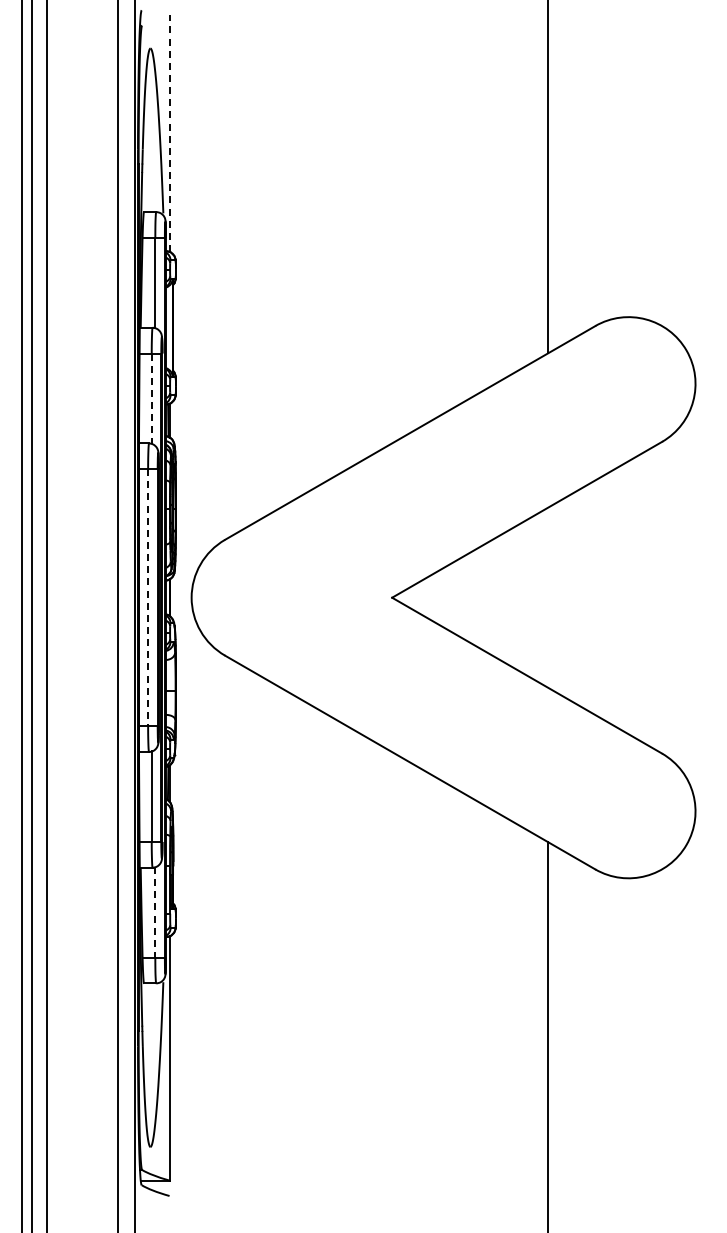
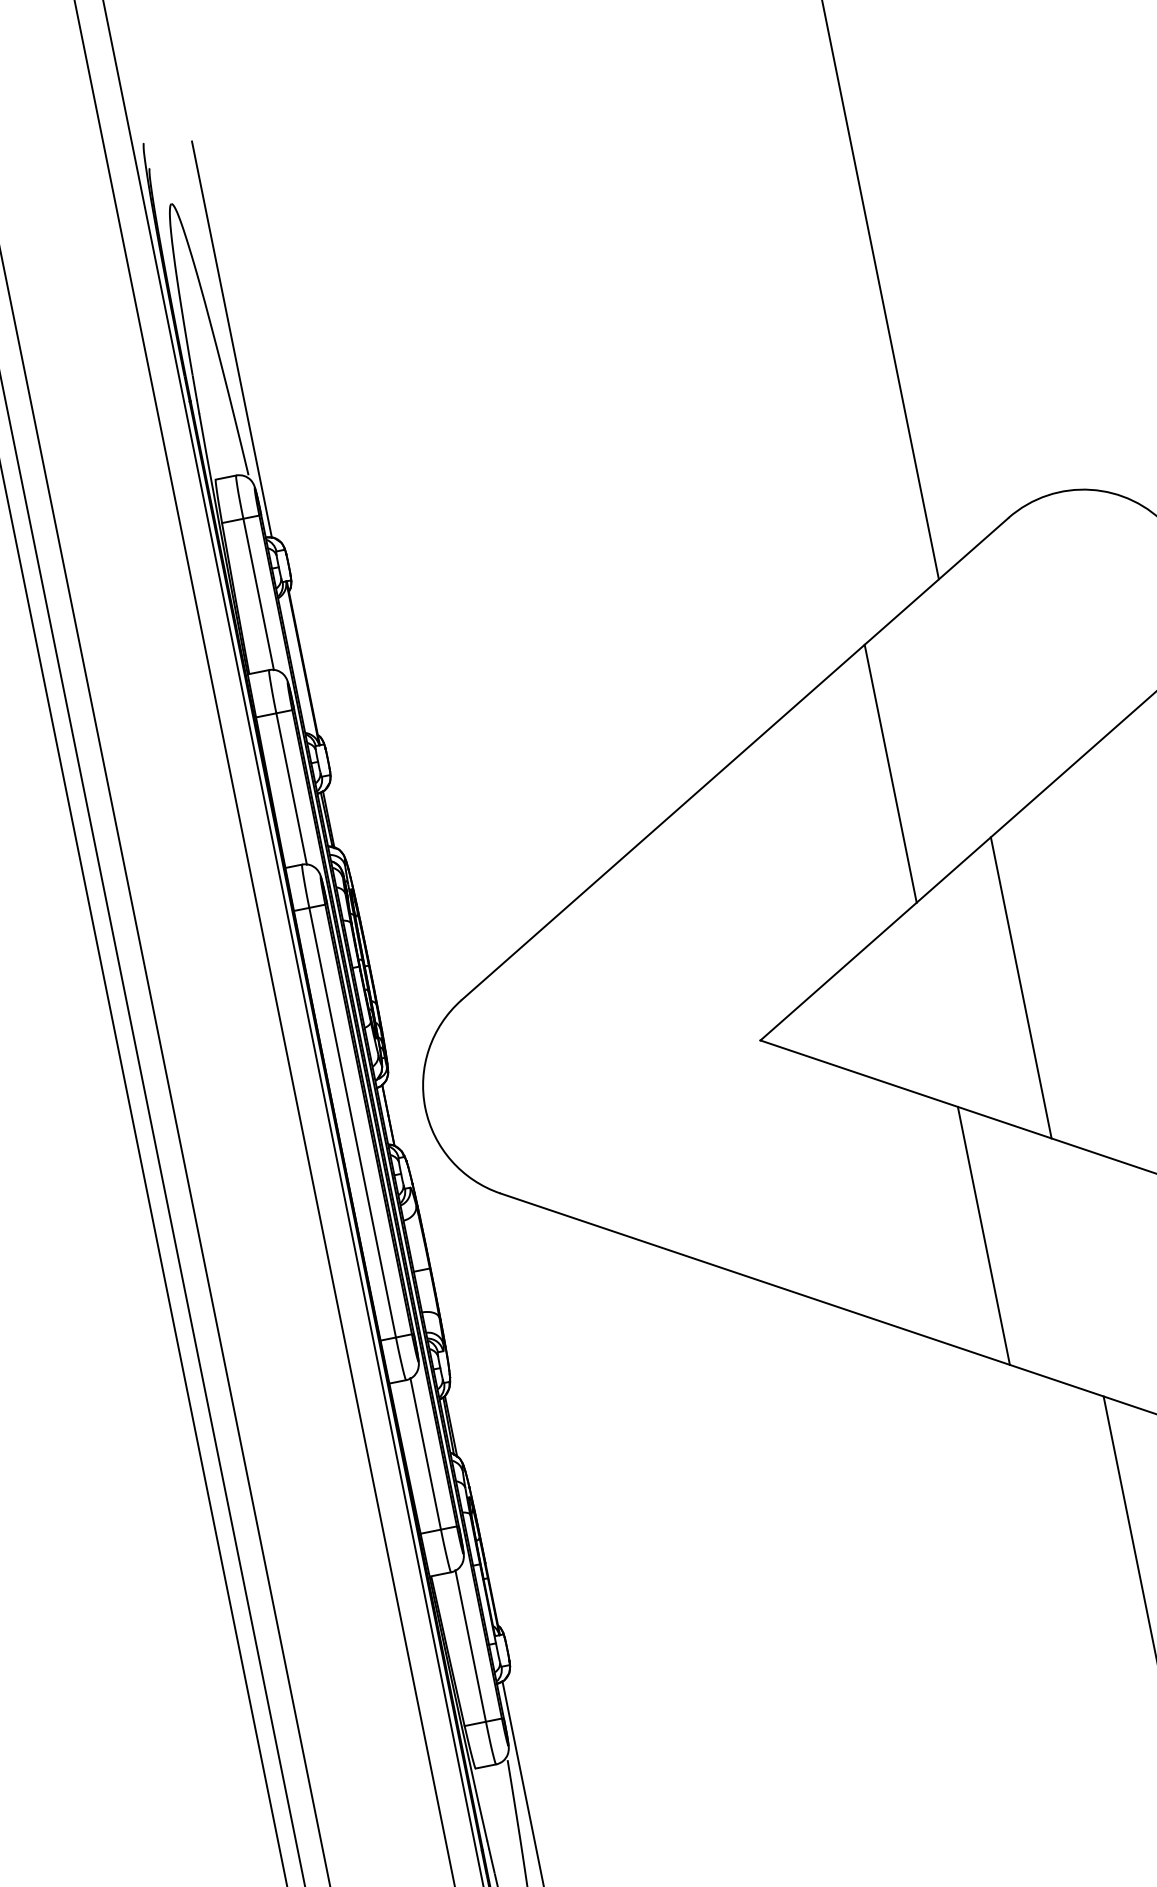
line: (169, 133) -> (231, 339), dashed -> solid
line: (151, 399) -> (291, 790), dashed -> solid
line: (497, 459) -> (889, 773), added
line: (148, 597) -> (353, 1122), dashed -> solid
line: (548, 597) -> (1021, 987), added
line: (497, 735) -> (982, 1235), added
line: (155, 912) -> (471, 1646), dashed -> solid

